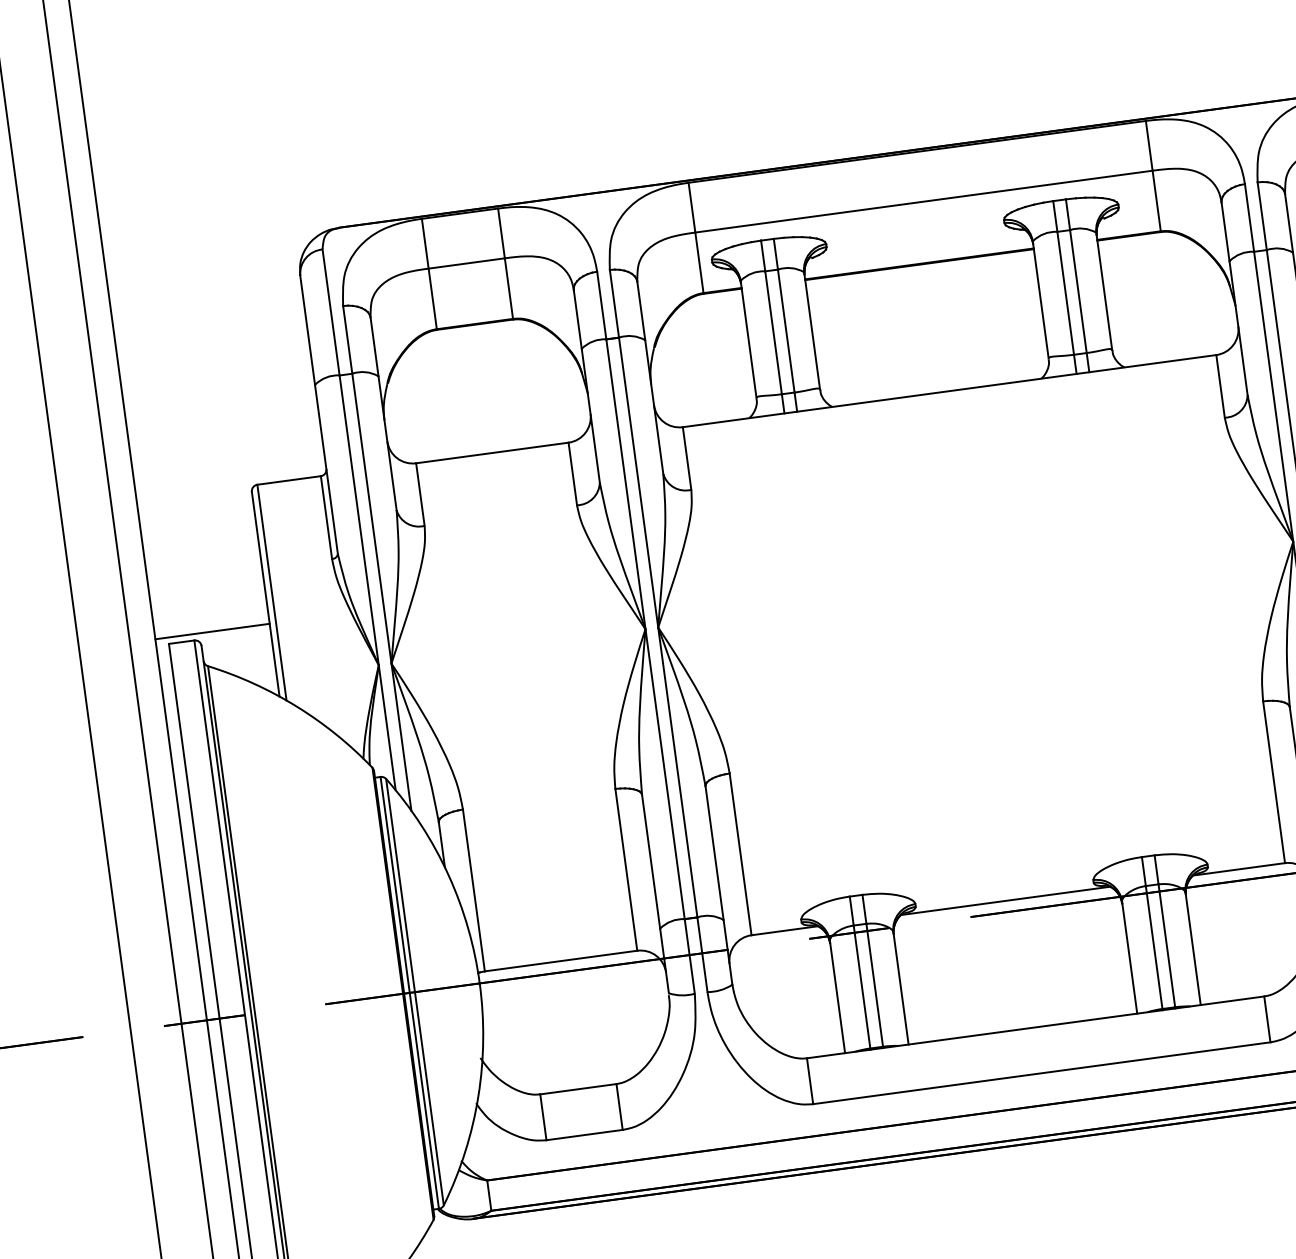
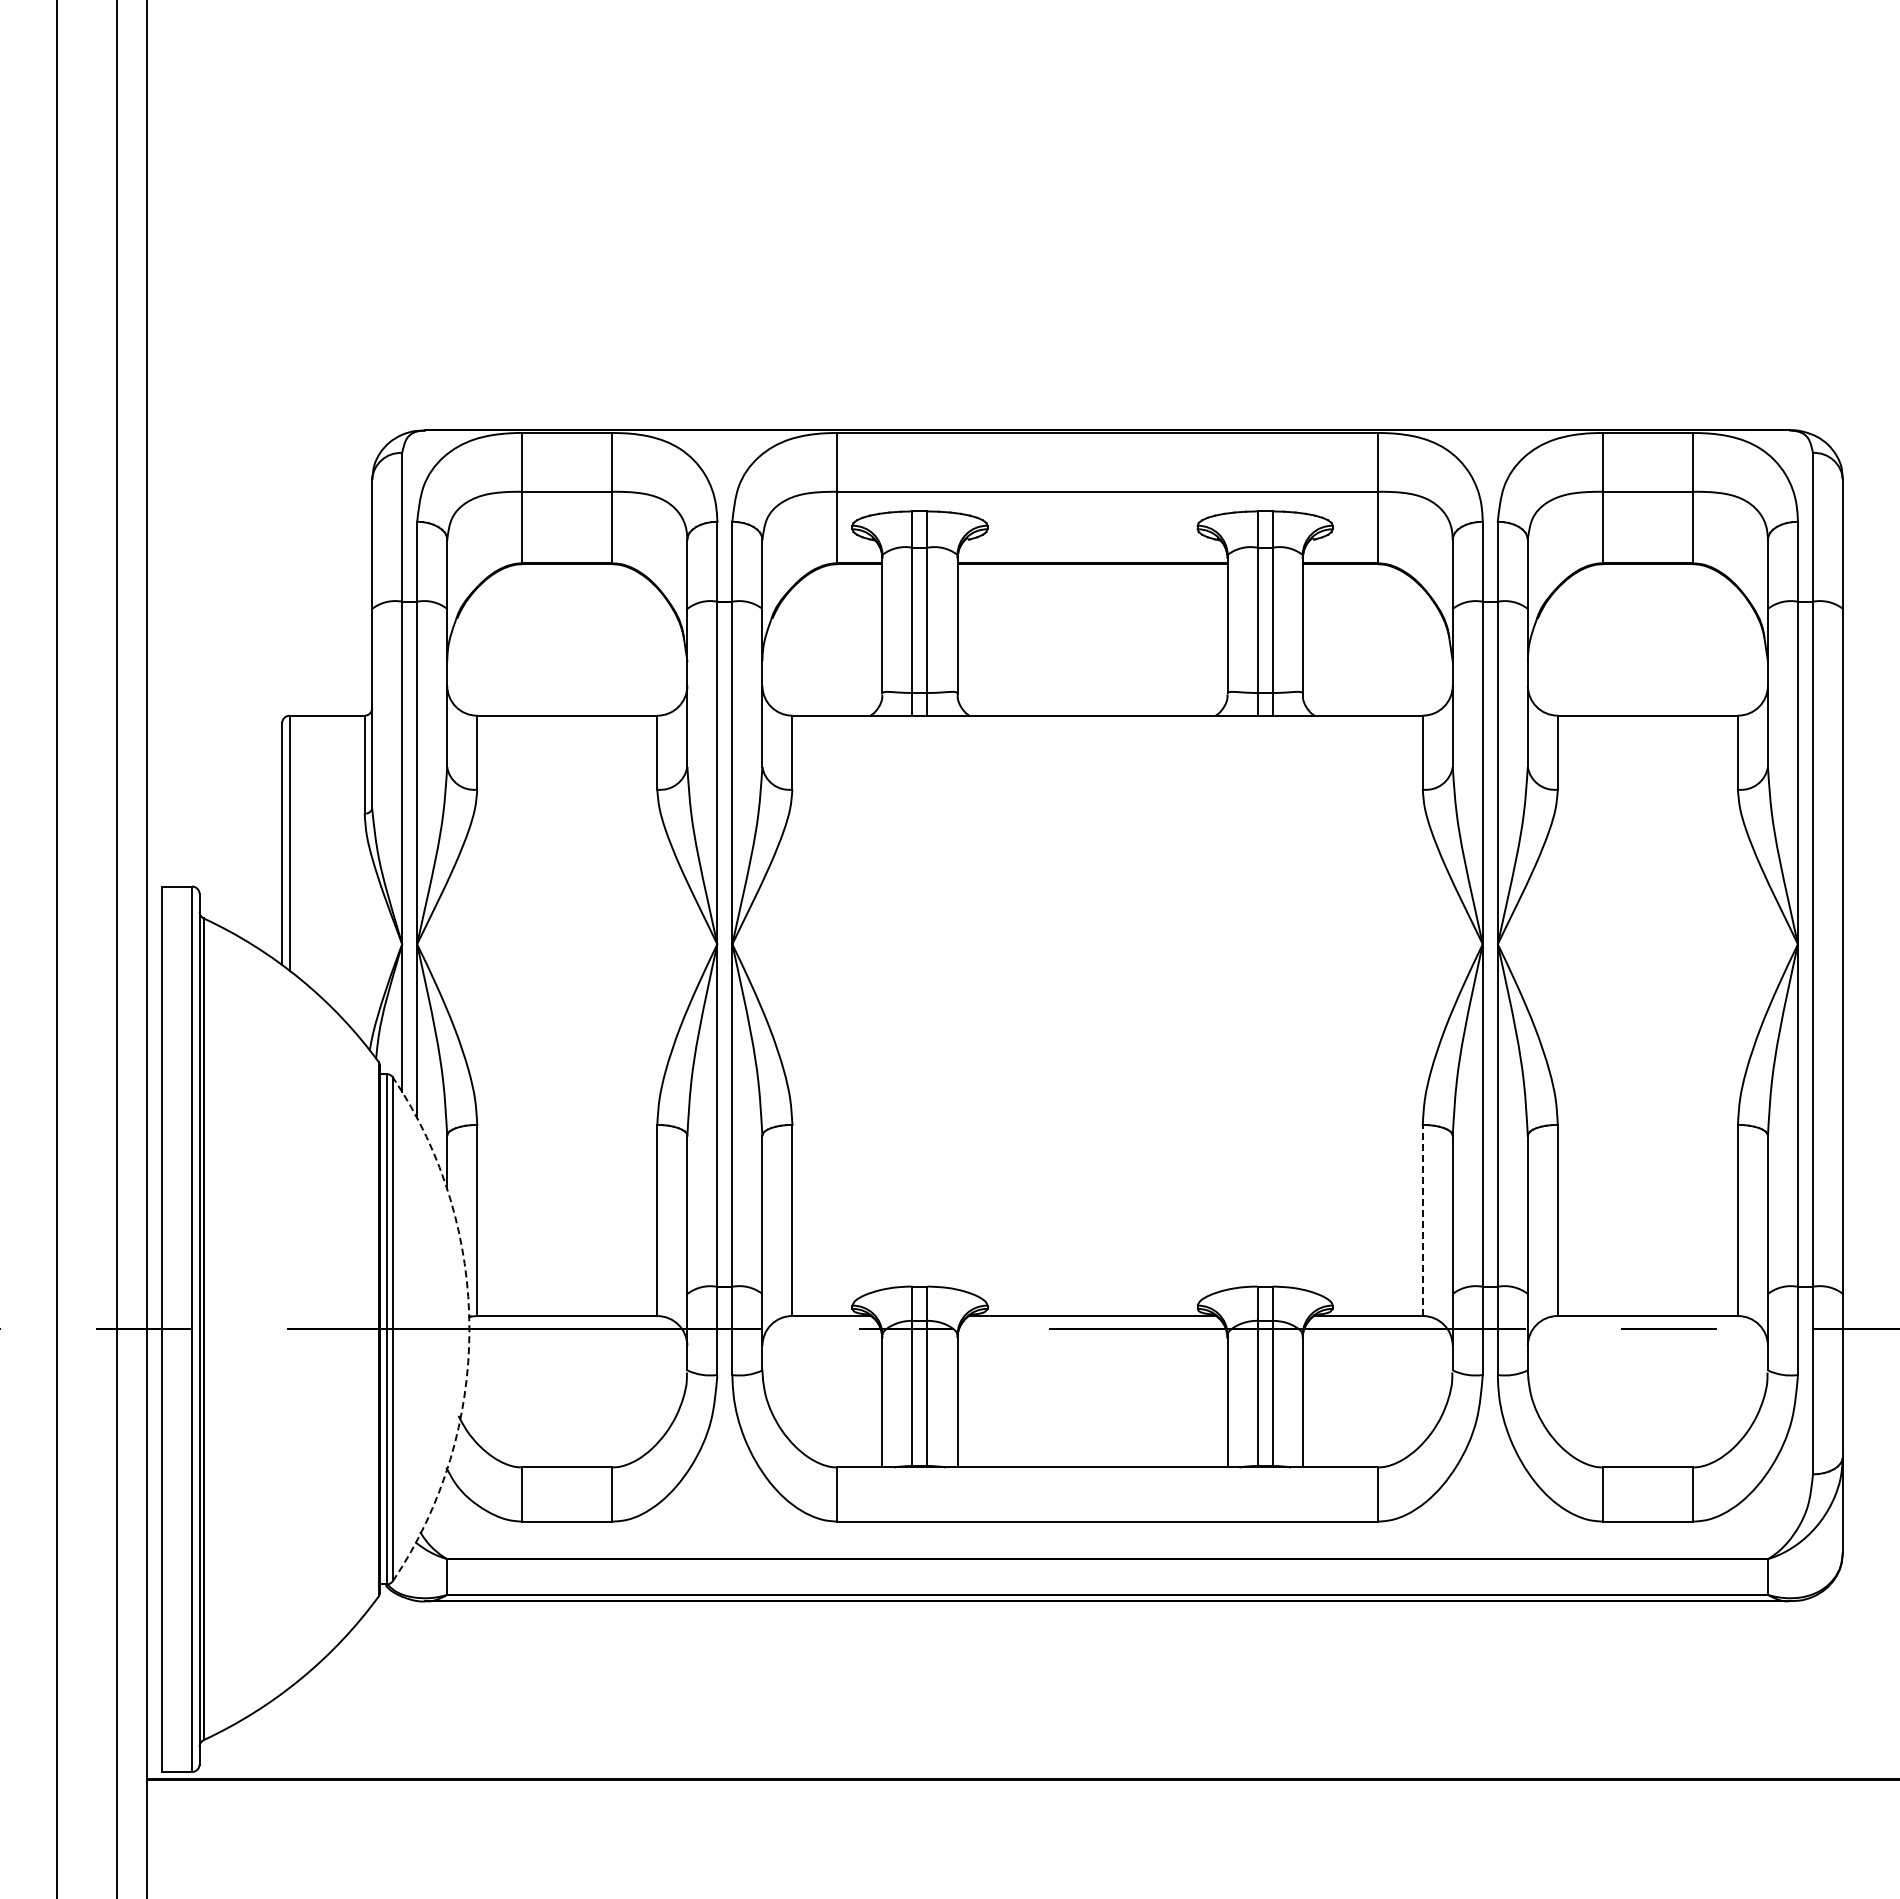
line: (212, 631) -> (214, 879), removed
line: (1273, 782) -> (1422, 1220), solid -> dashed
arc: (479, 983) -> (469, 1329), solid -> dashed

